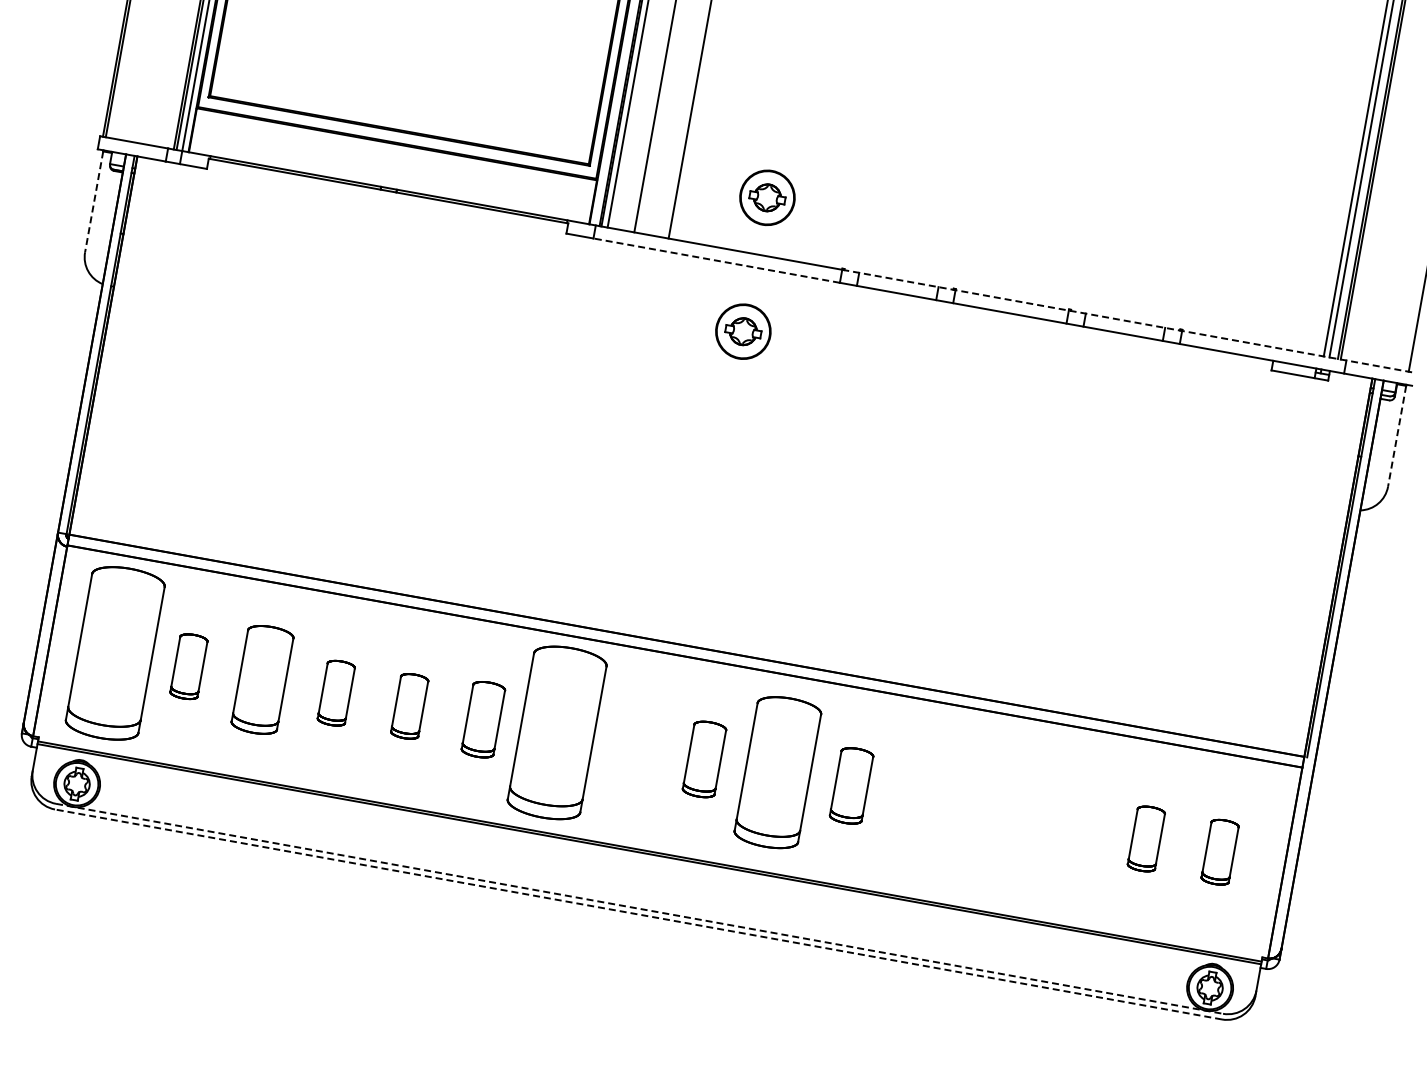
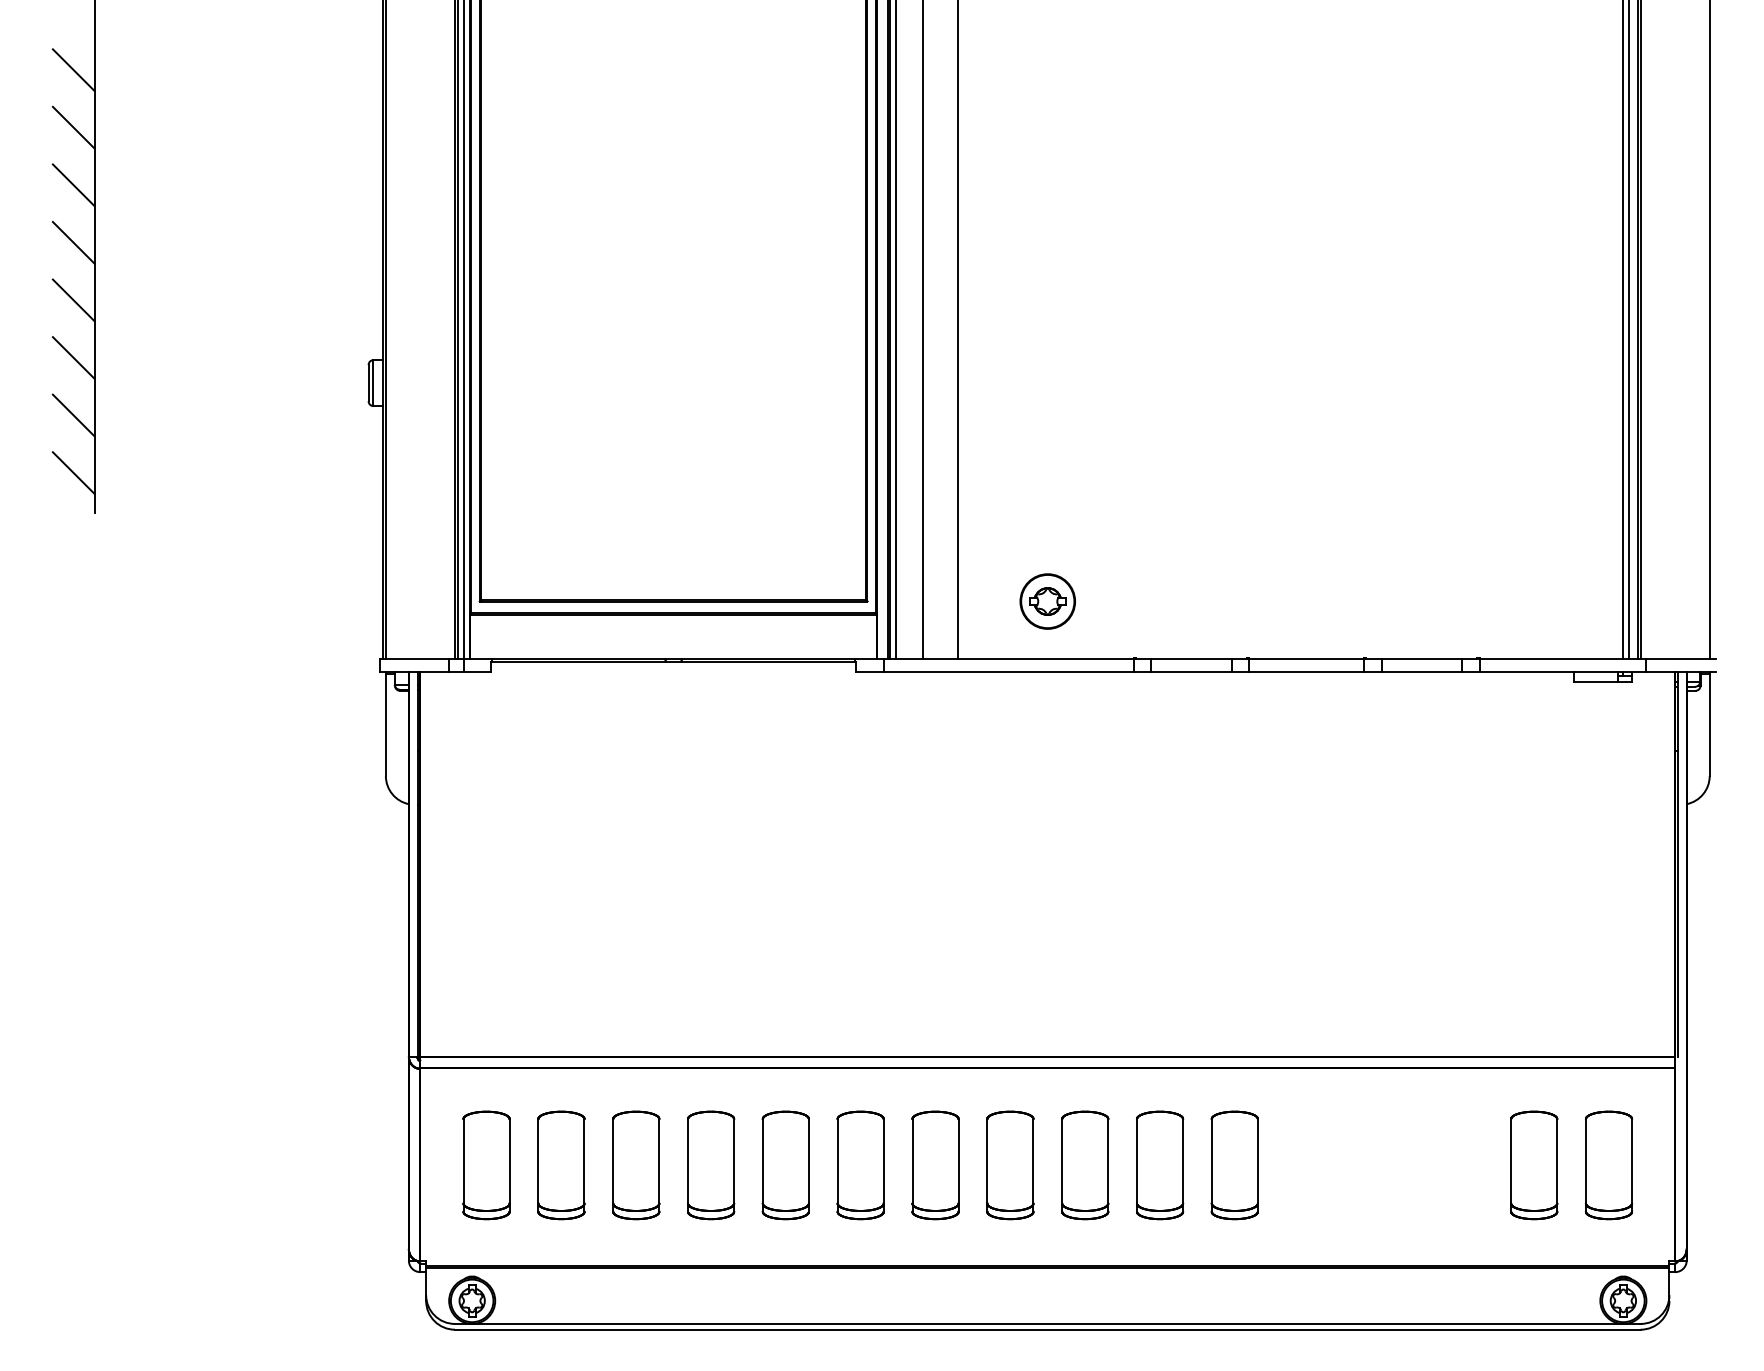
line: (93, 202) -> (385, 725), dashed -> solid
line: (716, 260) -> (1008, 672), dashed -> solid
line: (1127, 321) -> (1424, 659), dashed -> solid
part: (743, 331) -> (1047, 737), removed
line: (1396, 437) -> (1709, 725), dashed -> solid
part: (115, 653) -> (486, 1165), size x0.62
part: (188, 666) -> (561, 1165), size x1.67
part: (336, 693) -> (711, 1165), size x1.67
part: (409, 706) -> (785, 1165), size x1.67
part: (483, 719) -> (860, 1165), size x1.43
part: (557, 732) -> (935, 1165), size x0.62
part: (630, 746) -> (1010, 1165), added
part: (704, 759) -> (1085, 1165), size x1.43
part: (778, 772) -> (1160, 1165), size x0.71
part: (851, 785) -> (1234, 1165), size x1.43
part: (1146, 839) -> (1534, 1165), size x1.67
part: (1220, 852) -> (1609, 1165), size x1.67
line: (639, 908) -> (1047, 1323), dashed -> solid
line: (638, 914) -> (1047, 1329), dashed -> solid

